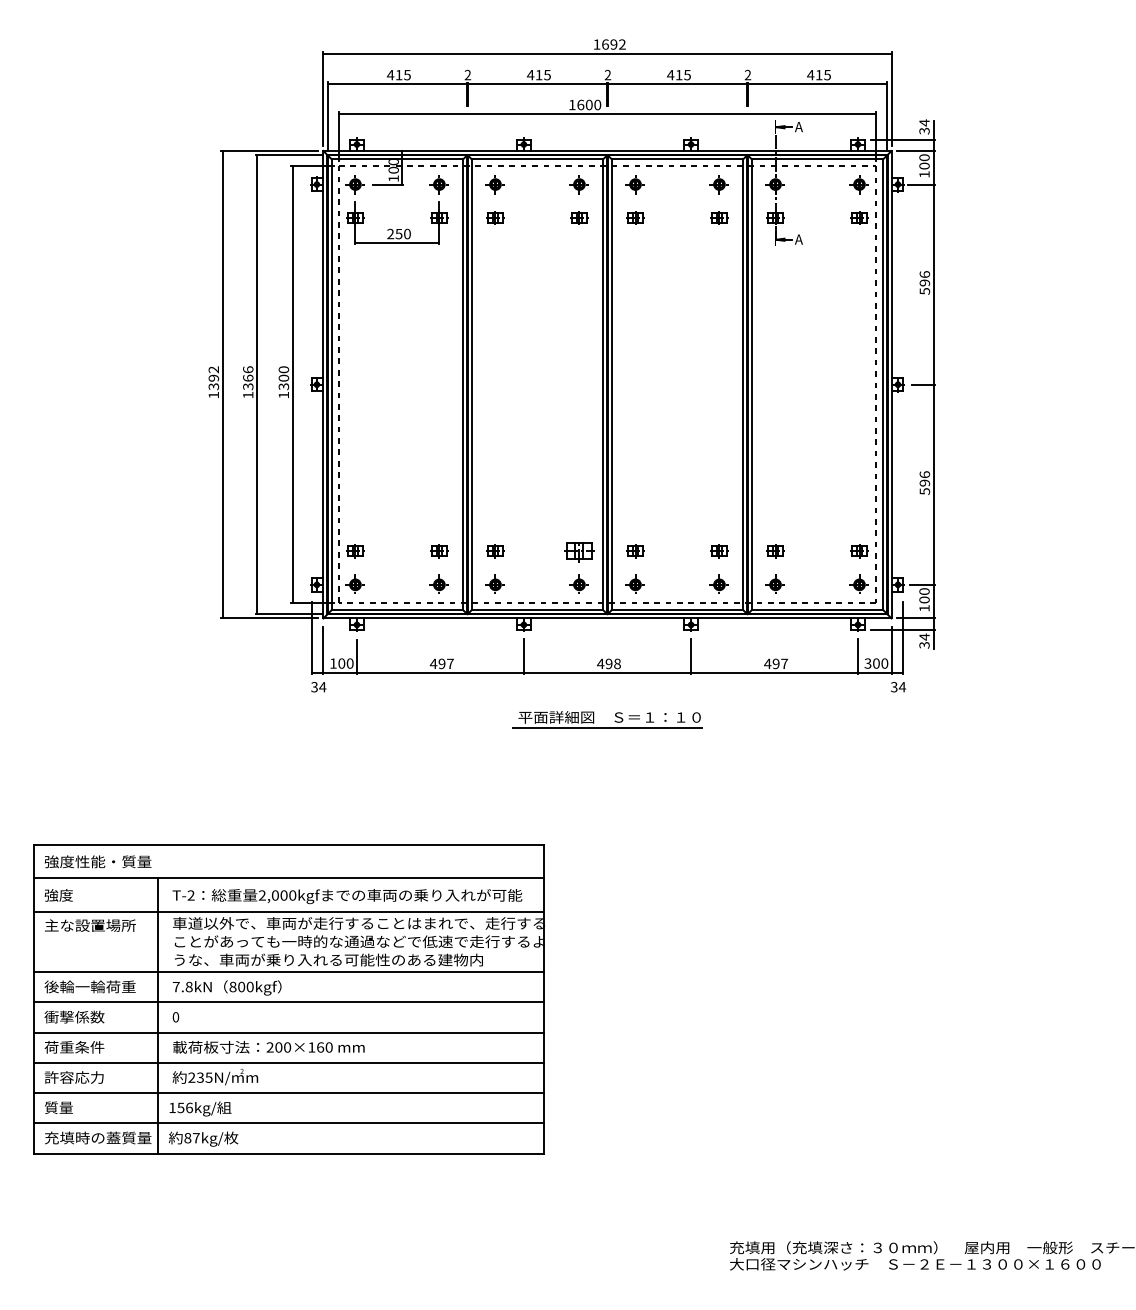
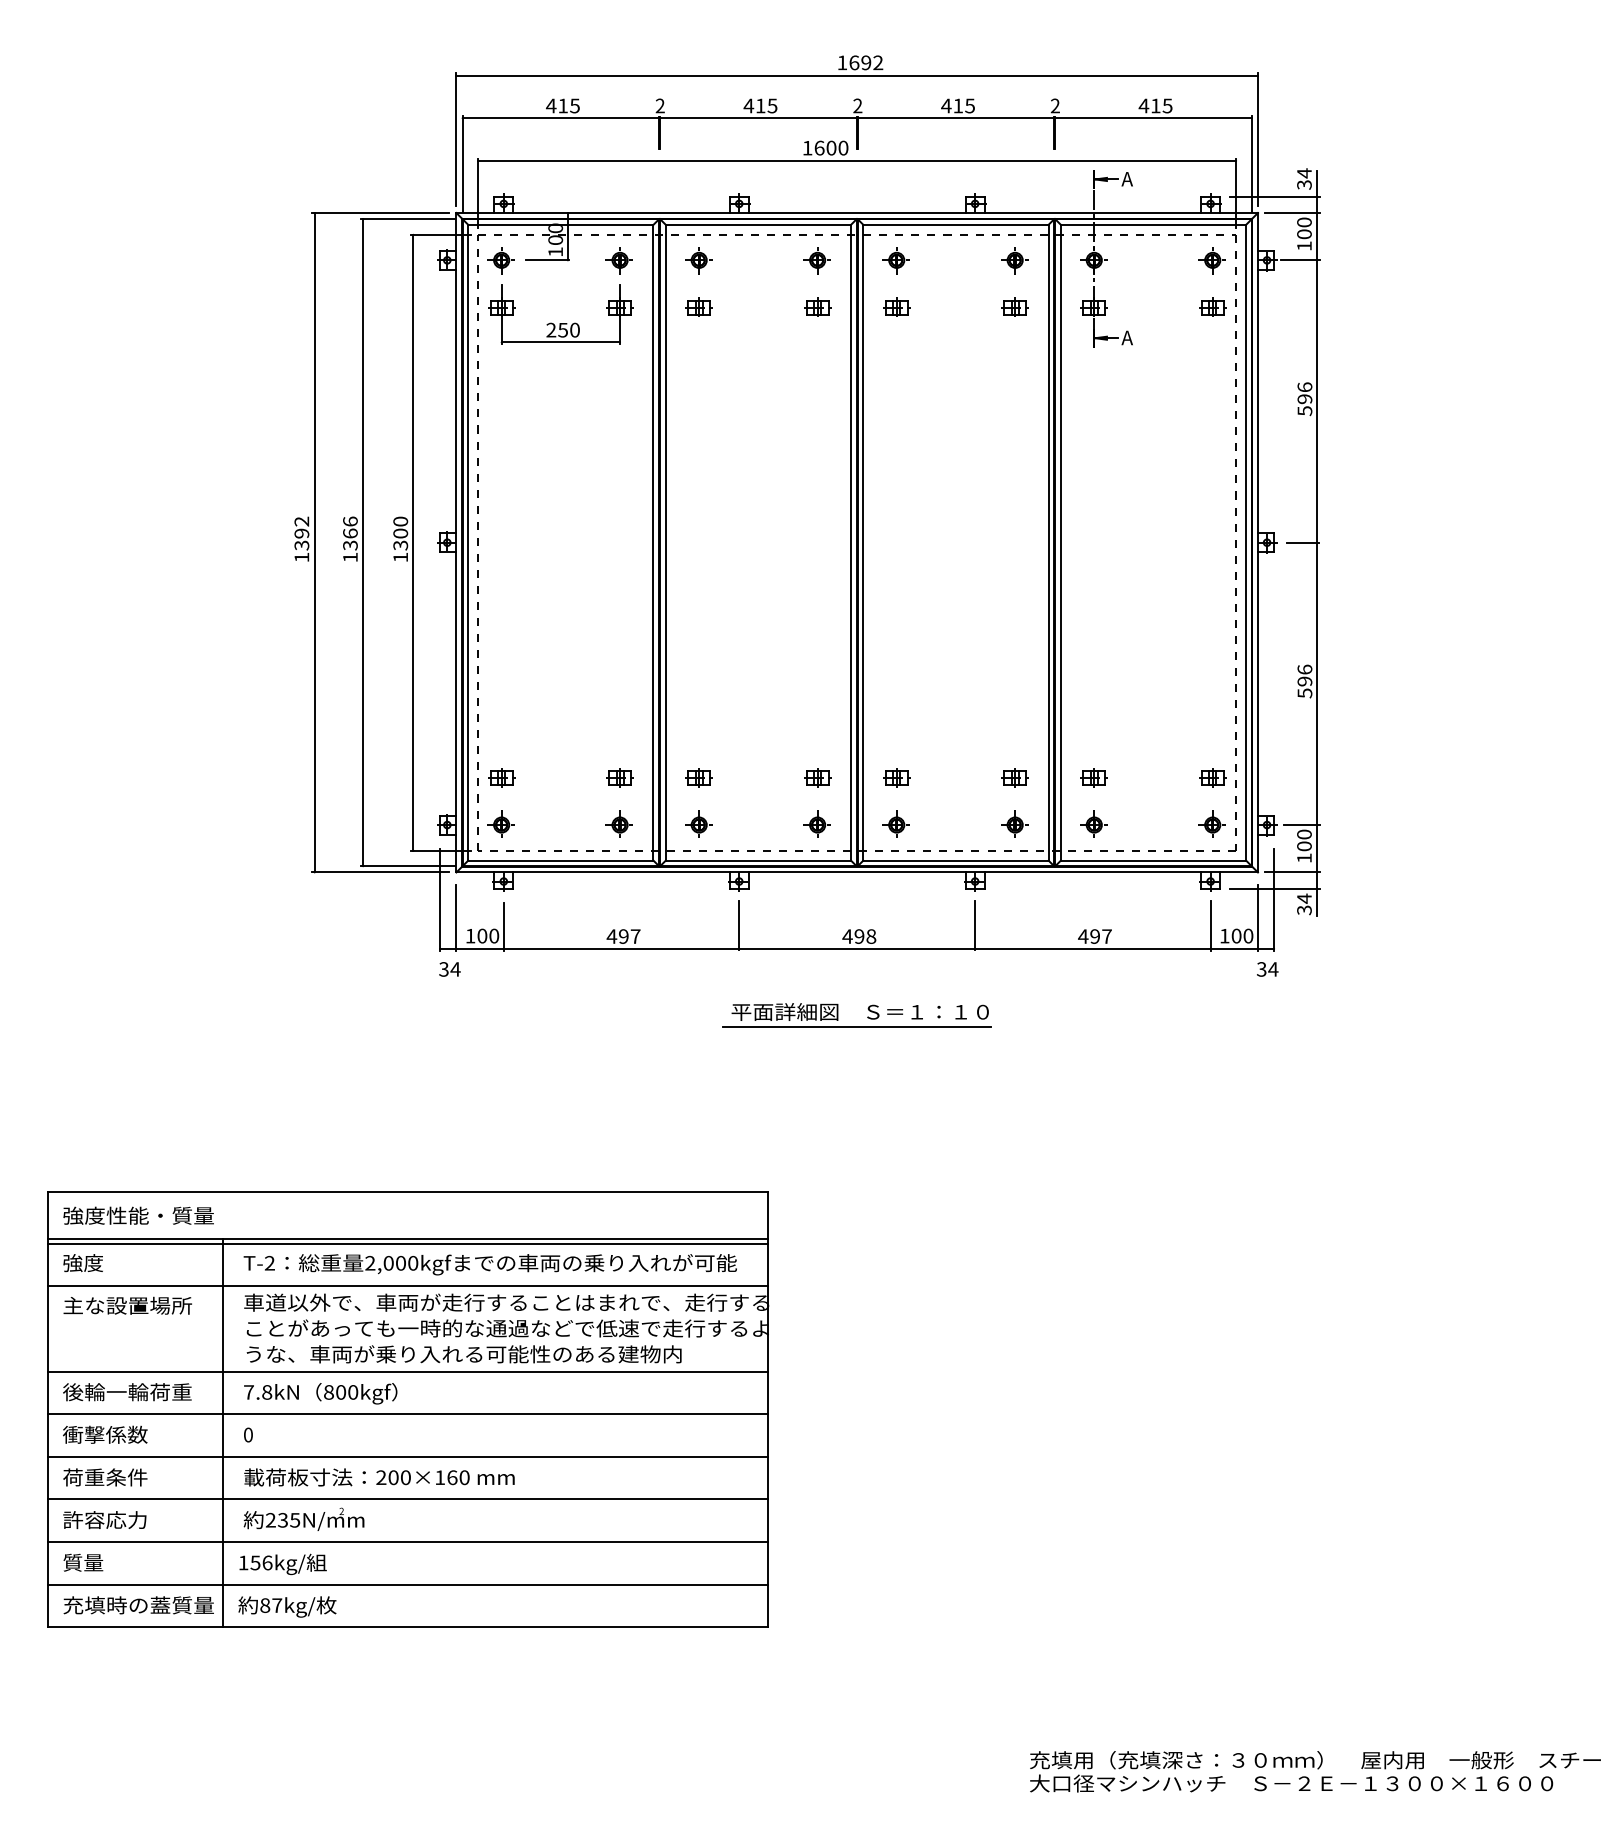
part: (579, 551) -> (817, 777), size x0.62
text: (867, 663) -> (1224, 935), 300 -> 100
line: (288, 881) -> (407, 1243), added

